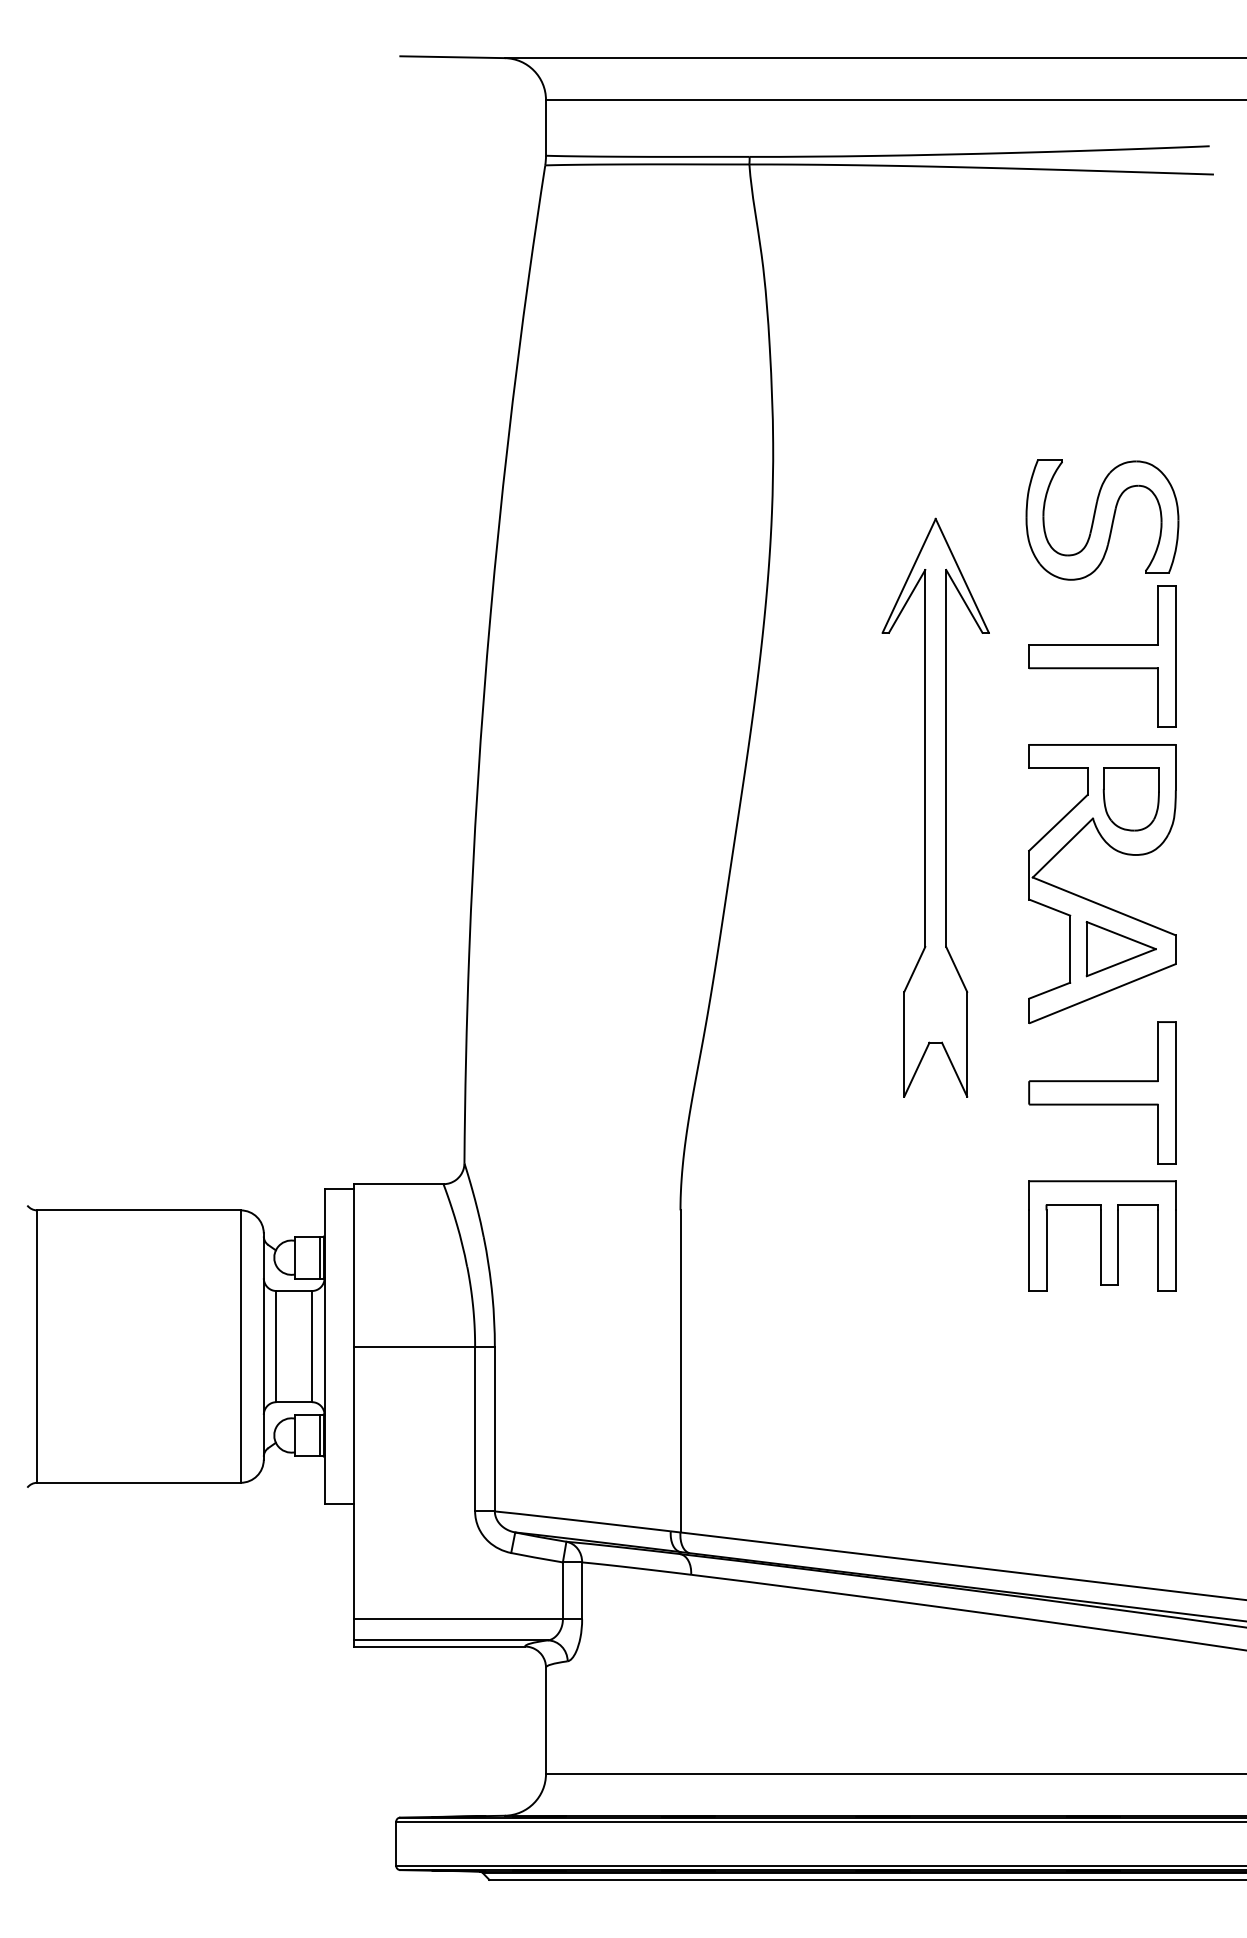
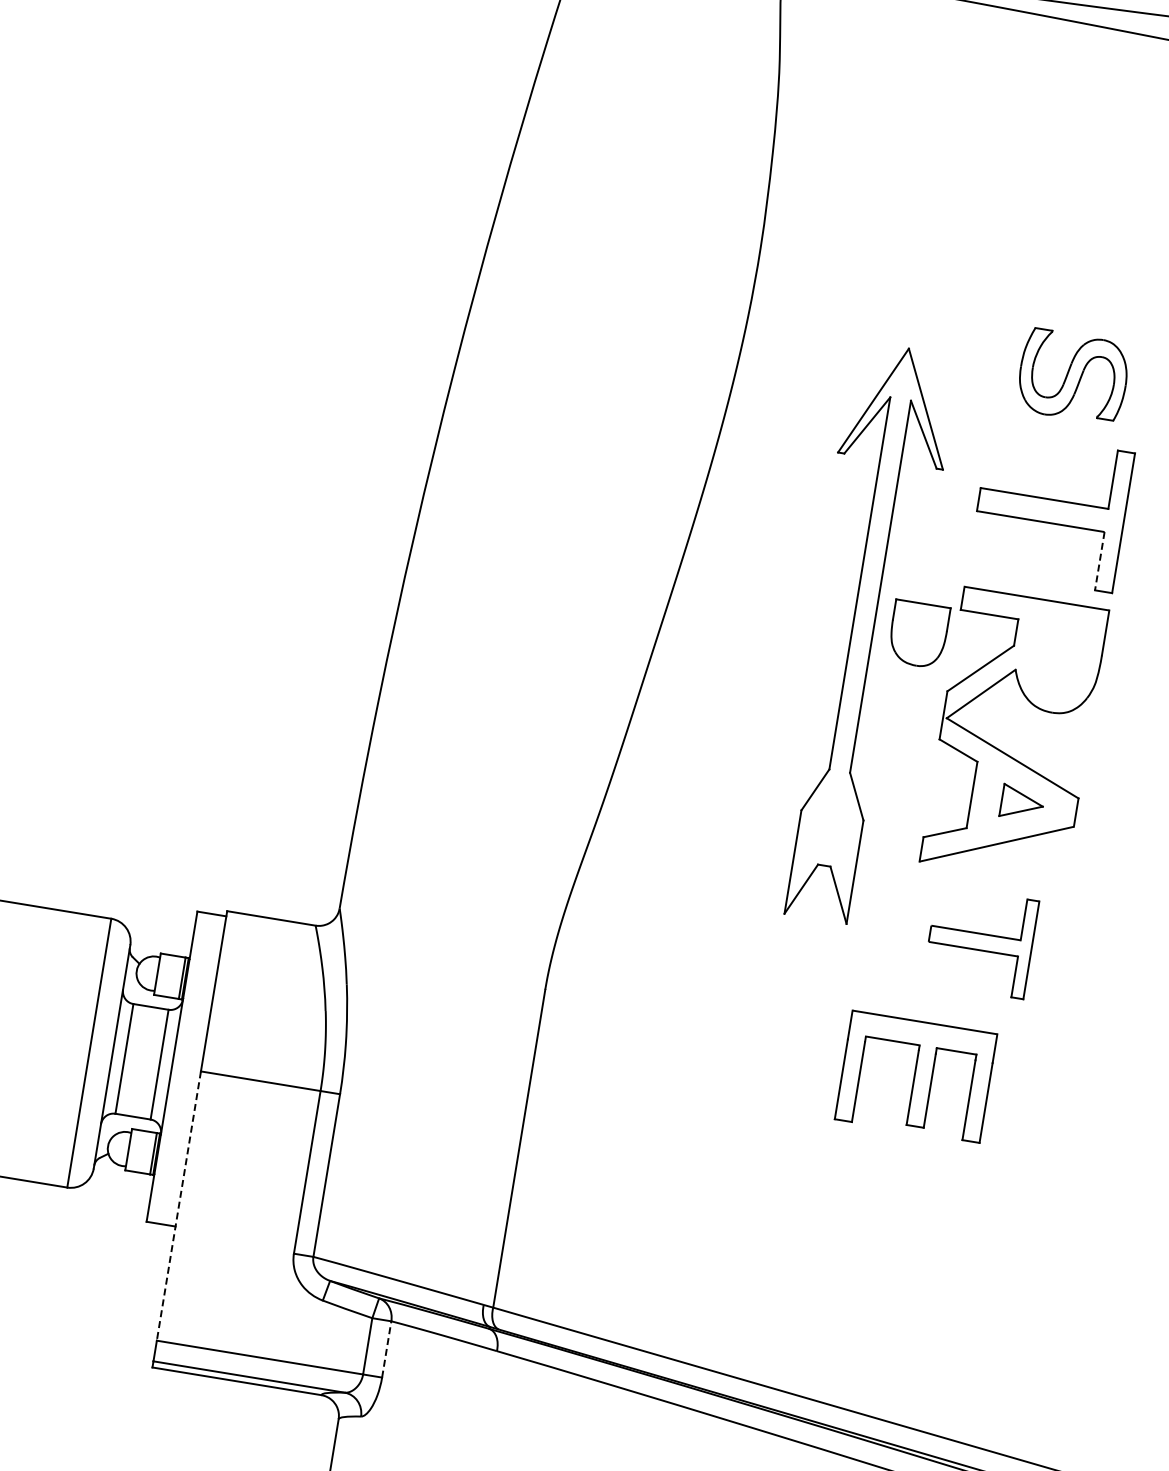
part: (1102, 519) -> (1073, 376), size x0.7
line: (1158, 697) -> (1099, 560), solid -> dashed
part: (1130, 799) -> (917, 634), moved
part: (1120, 949) -> (1021, 803), size x0.6
part: (1102, 1092) -> (980, 941), size x0.7
part: (1102, 1235) -> (916, 1075), moved
line: (353, 1483) -> (178, 1206), solid -> dashed
line: (582, 1590) -> (387, 1349), solid -> dashed

